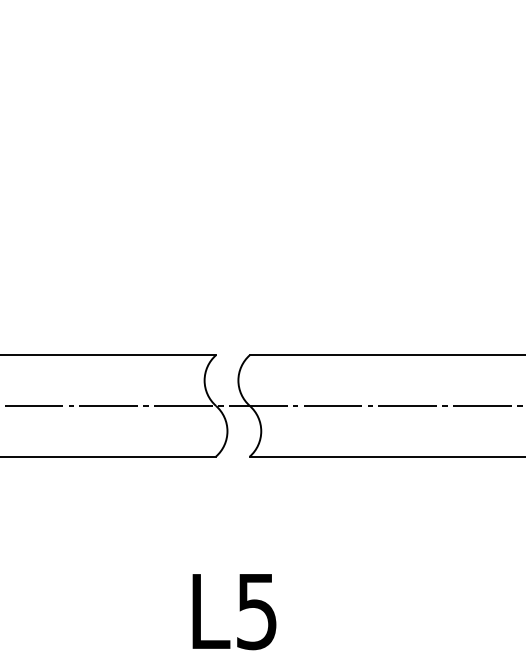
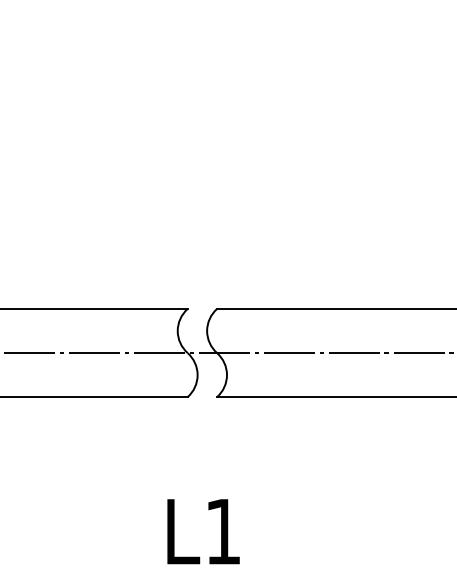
text: (256, 612) -> (222, 532), L5 -> L1

